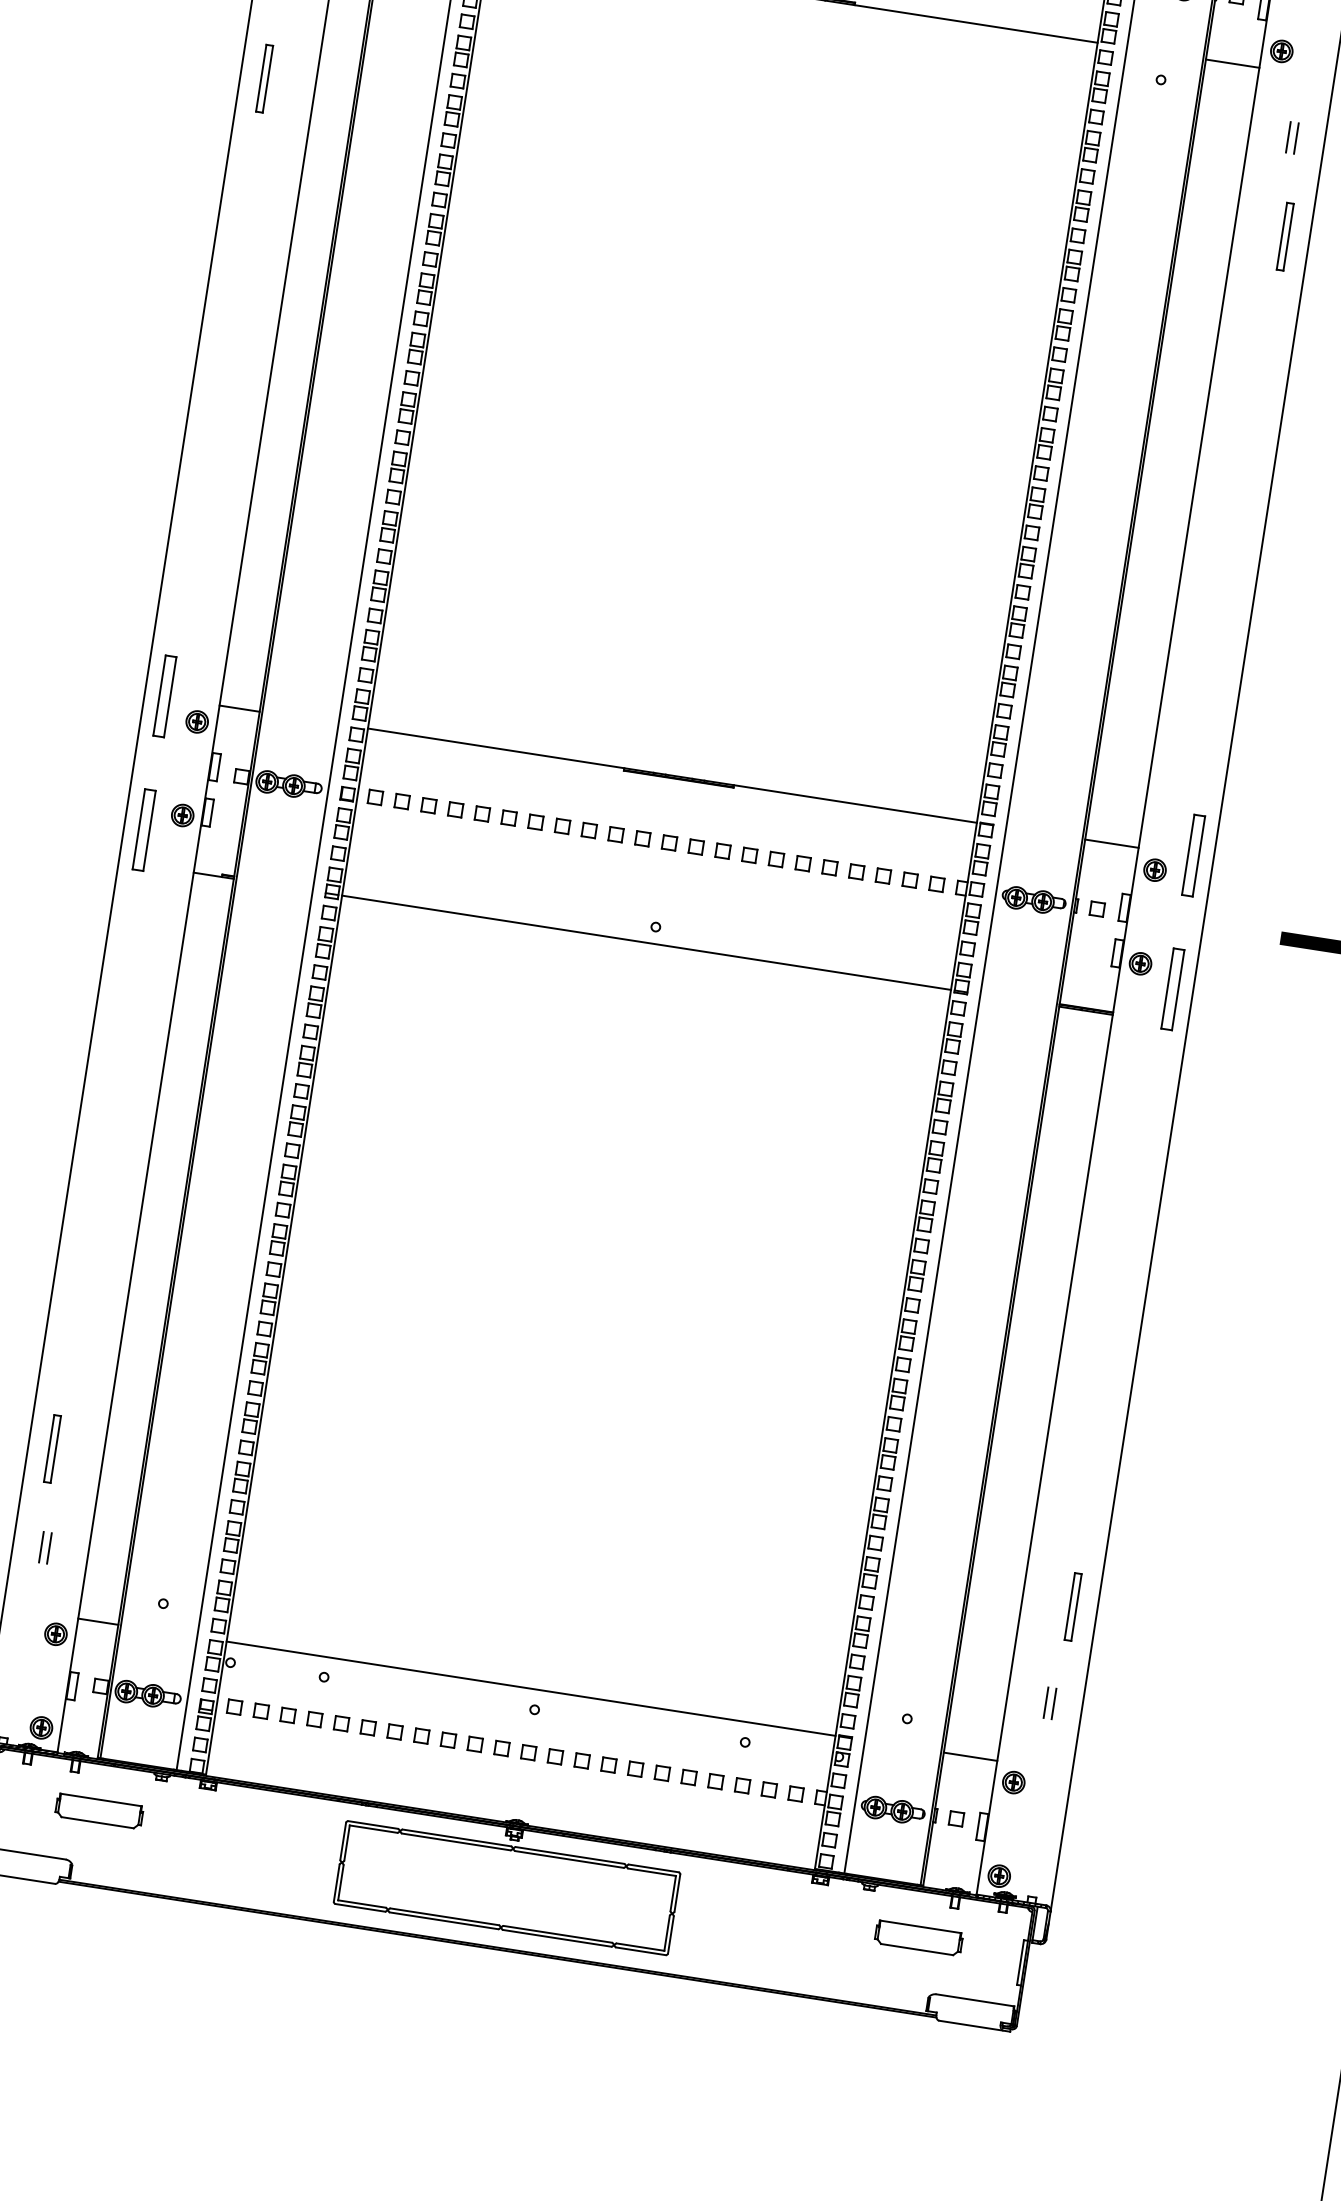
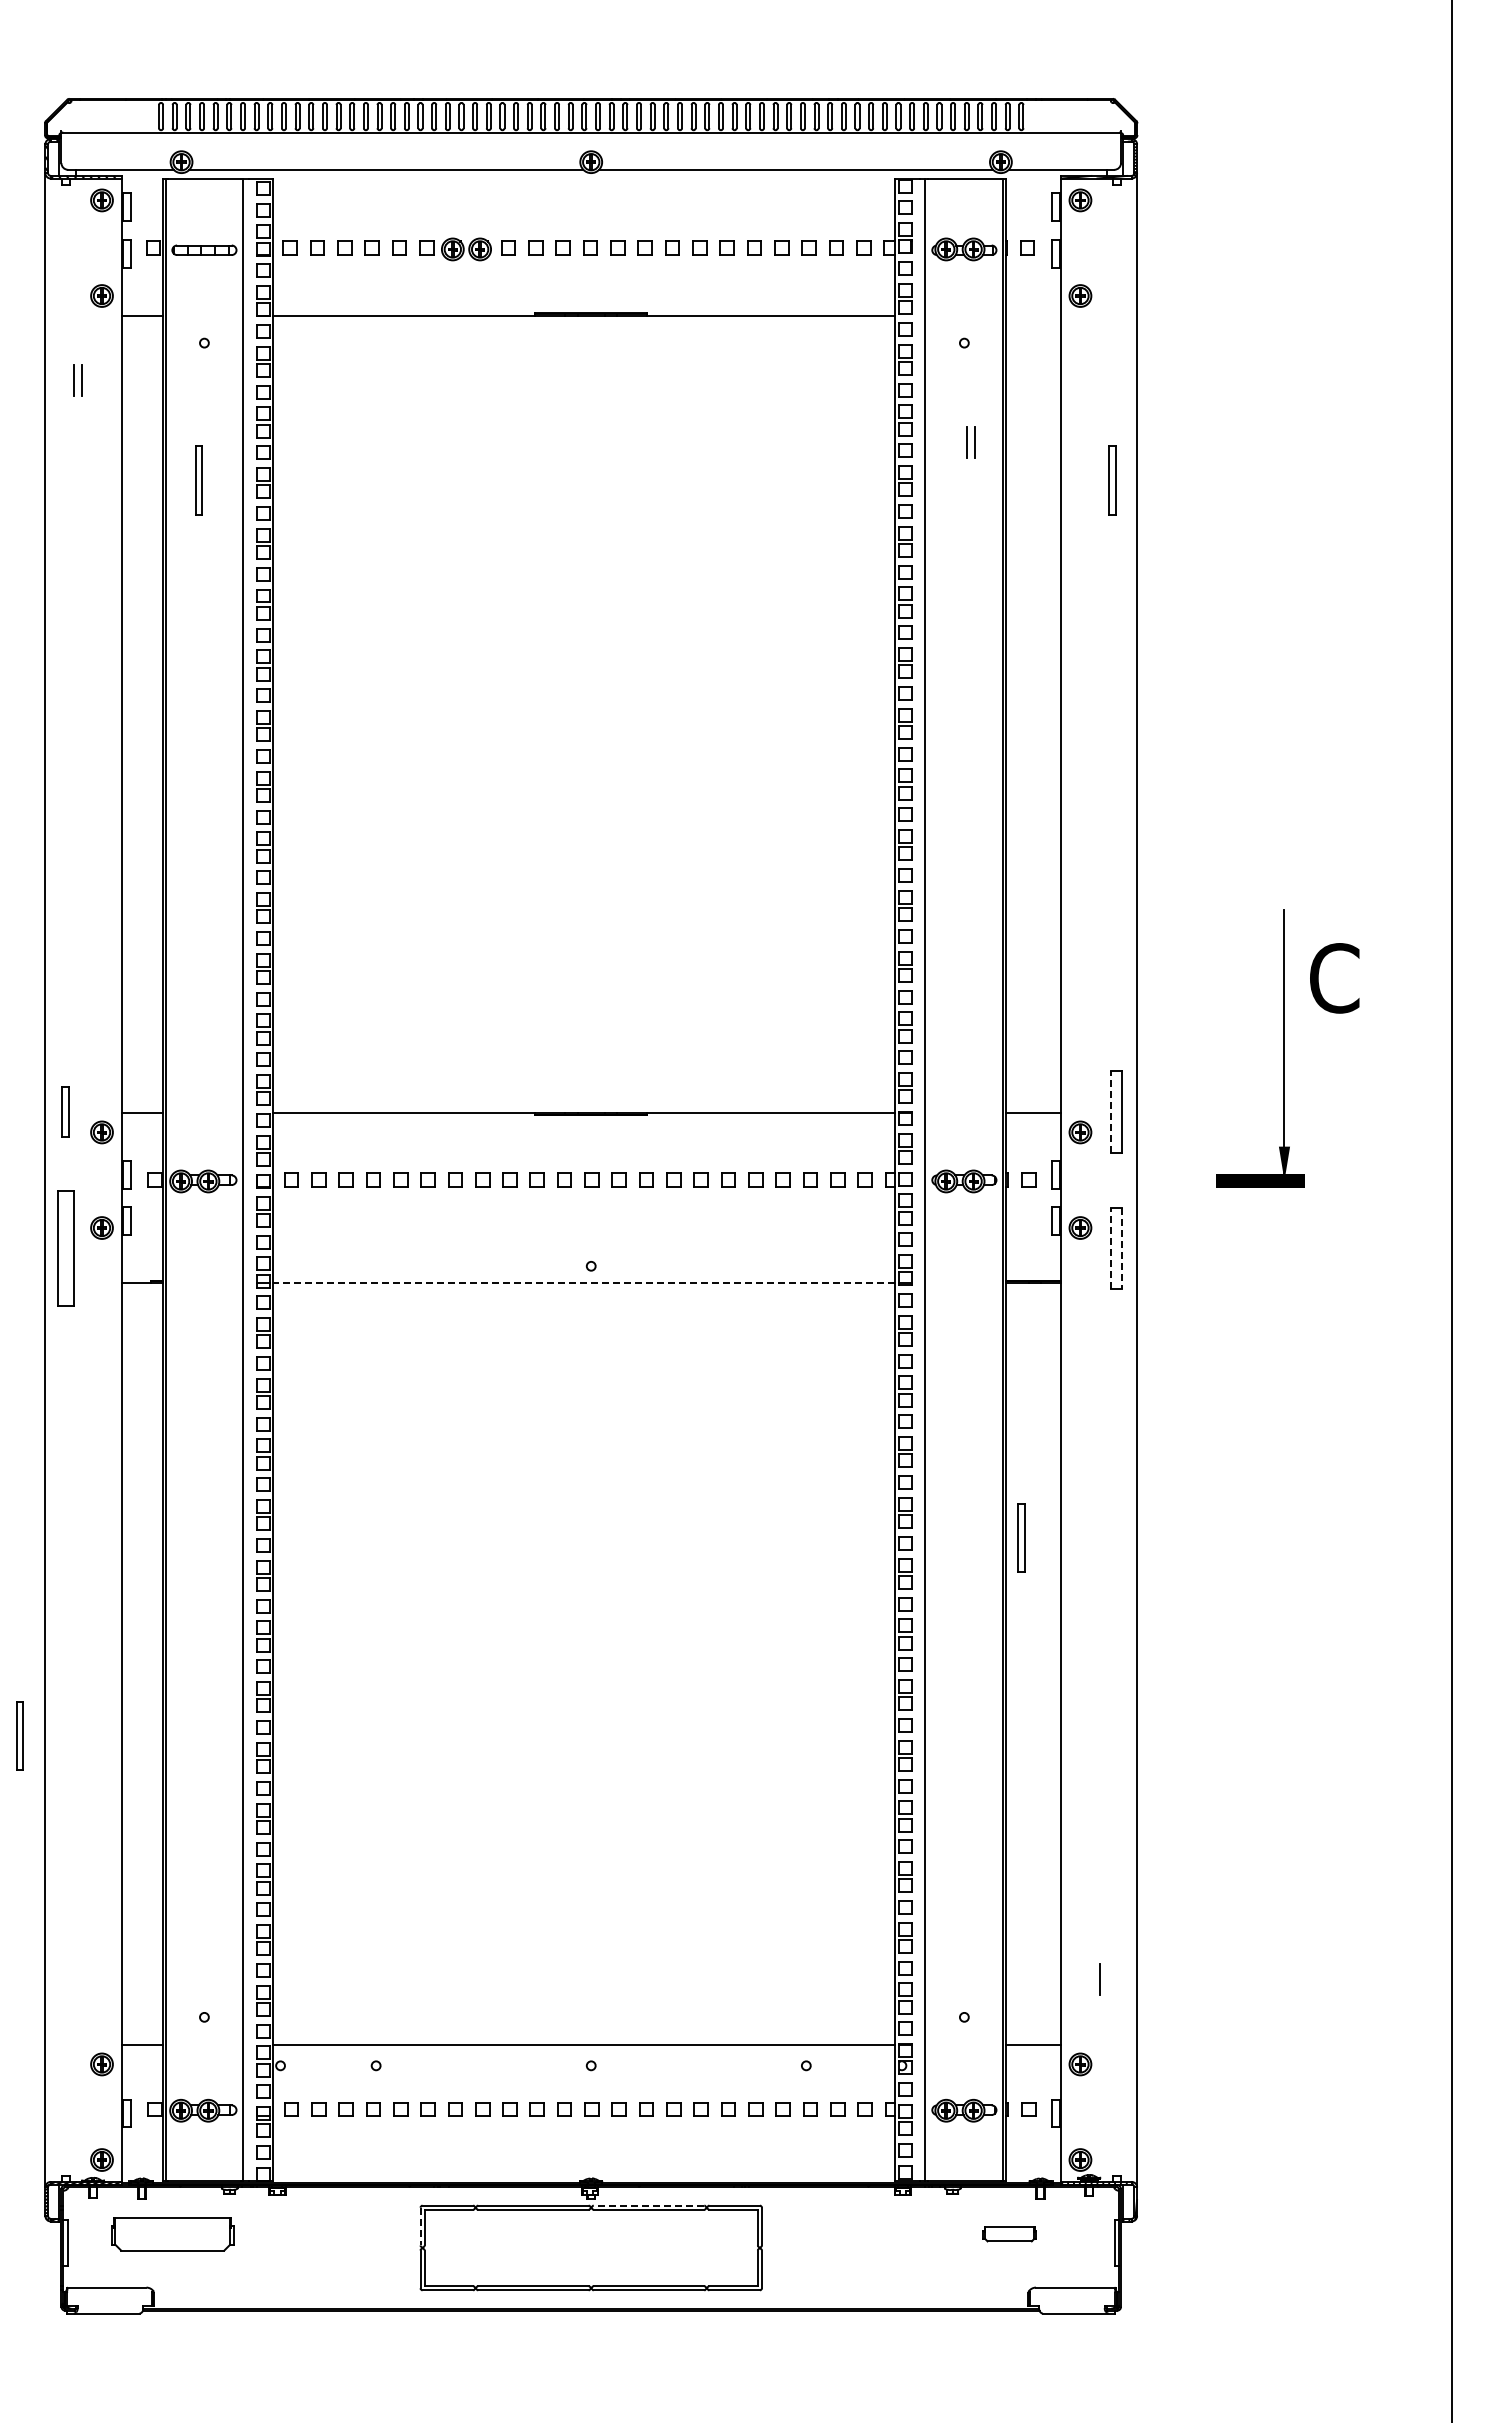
line: (1232, 63) -> (1033, 315), removed
part: (264, 78) -> (198, 480), moved
part: (1291, 137) -> (970, 442), moved
part: (164, 695) -> (65, 1111), size x0.6
part: (143, 830) -> (65, 1248), size x1.4
line: (1188, 854) -> (1111, 1111), solid -> dashed
line: (645, 942) -> (583, 1283), solid -> dashed
line: (1167, 988) -> (1111, 1248), solid -> dashed
line: (1178, 990) -> (1122, 1248), solid -> dashed
part: (52, 1448) -> (19, 1735), moved
line: (41, 1547) -> (74, 1979), removed
line: (49, 1548) -> (82, 1979), removed
part: (1073, 1606) -> (1021, 1537), moved
line: (1054, 1703) -> (1108, 1979), removed
part: (99, 1811) -> (172, 2234), size x1.4
line: (343, 1841) -> (420, 2226), solid -> dashed
line: (569, 1855) -> (648, 2205), solid -> dashed
part: (918, 1938) -> (1009, 2234), size x0.6

